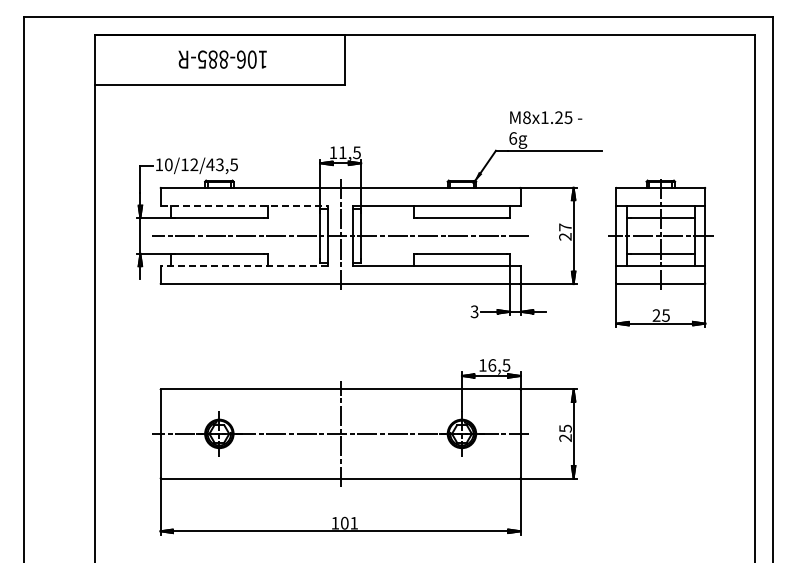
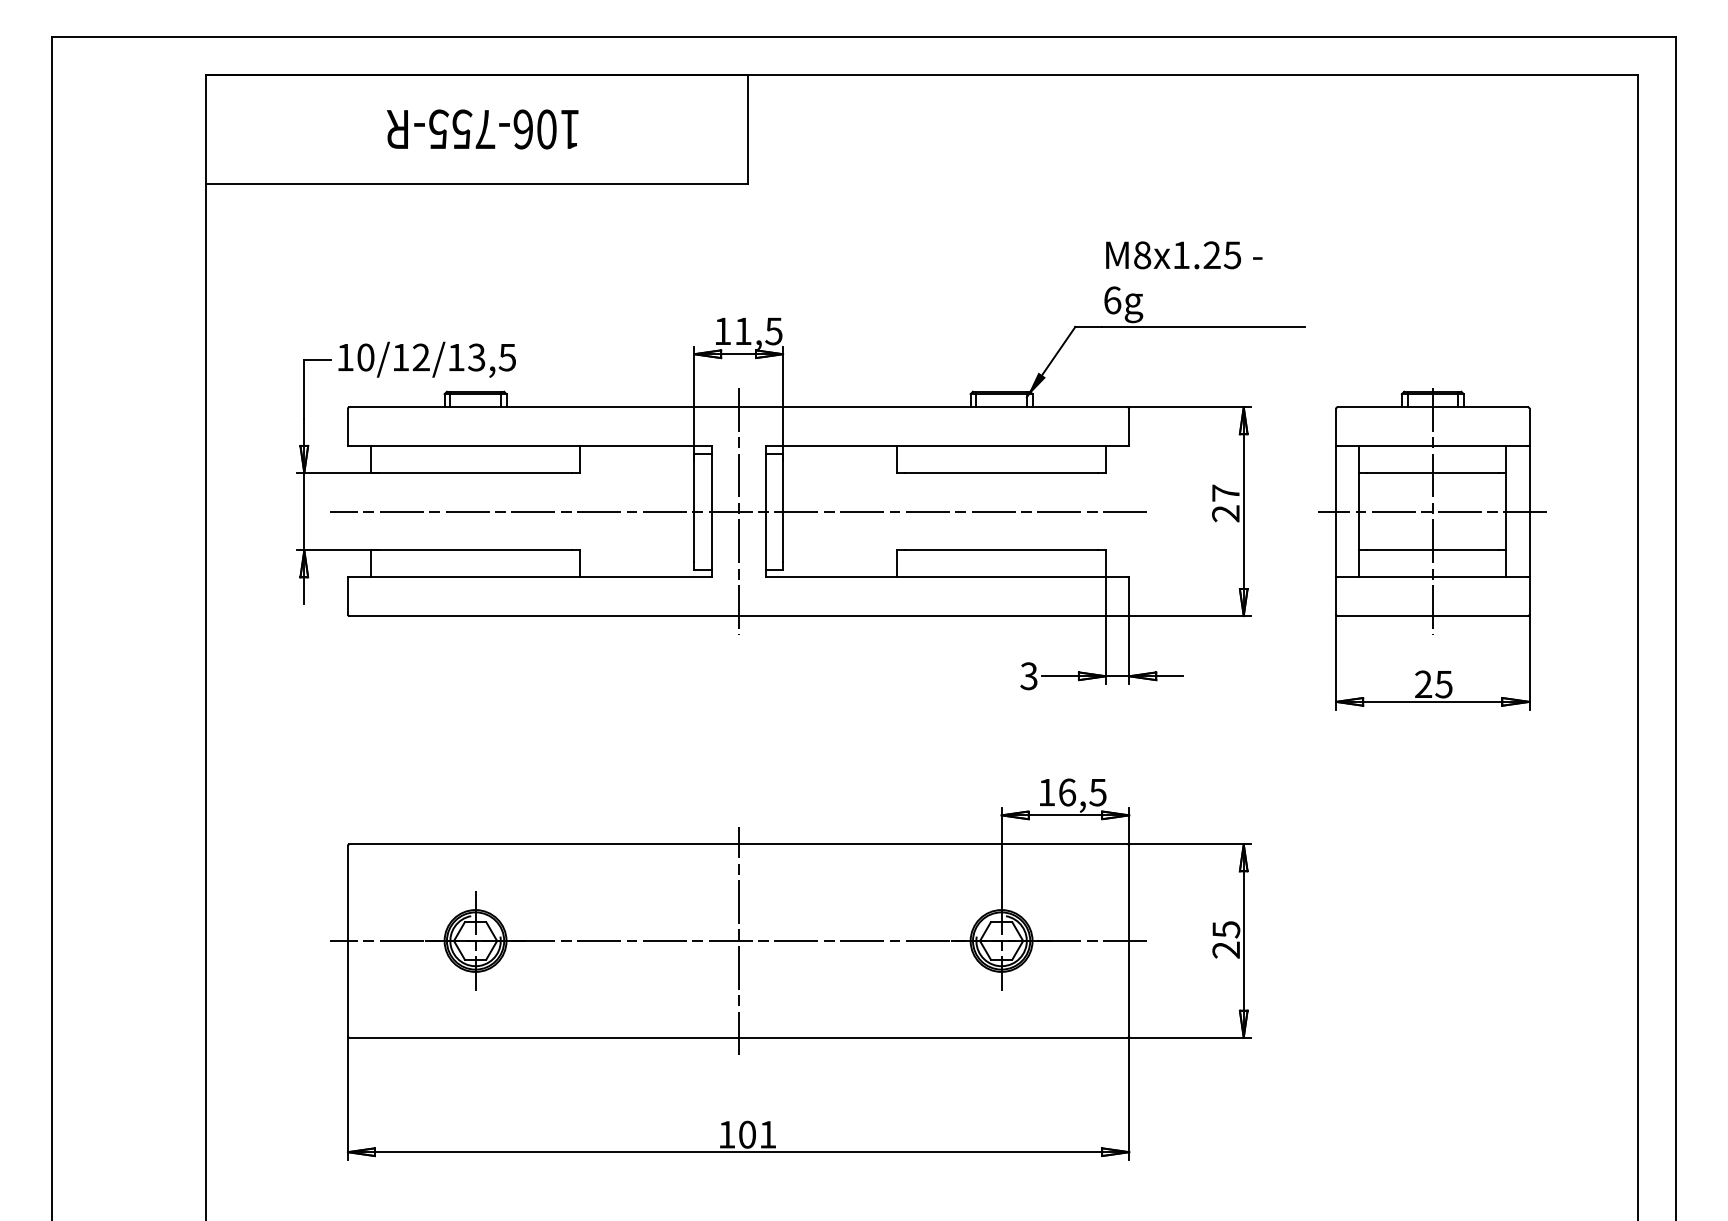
text: (218, 59) -> (473, 129), 106-885-R -> 106-755-R
text: (210, 164) -> (456, 356), 10/12/43,5 -> 10/12/13,5
line: (245, 205) -> (532, 445), dashed -> solid
line: (244, 266) -> (530, 577), dashed -> solid

